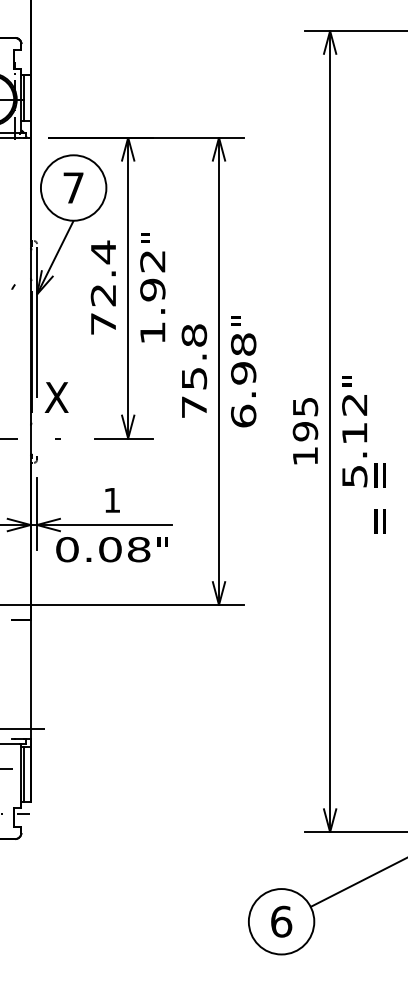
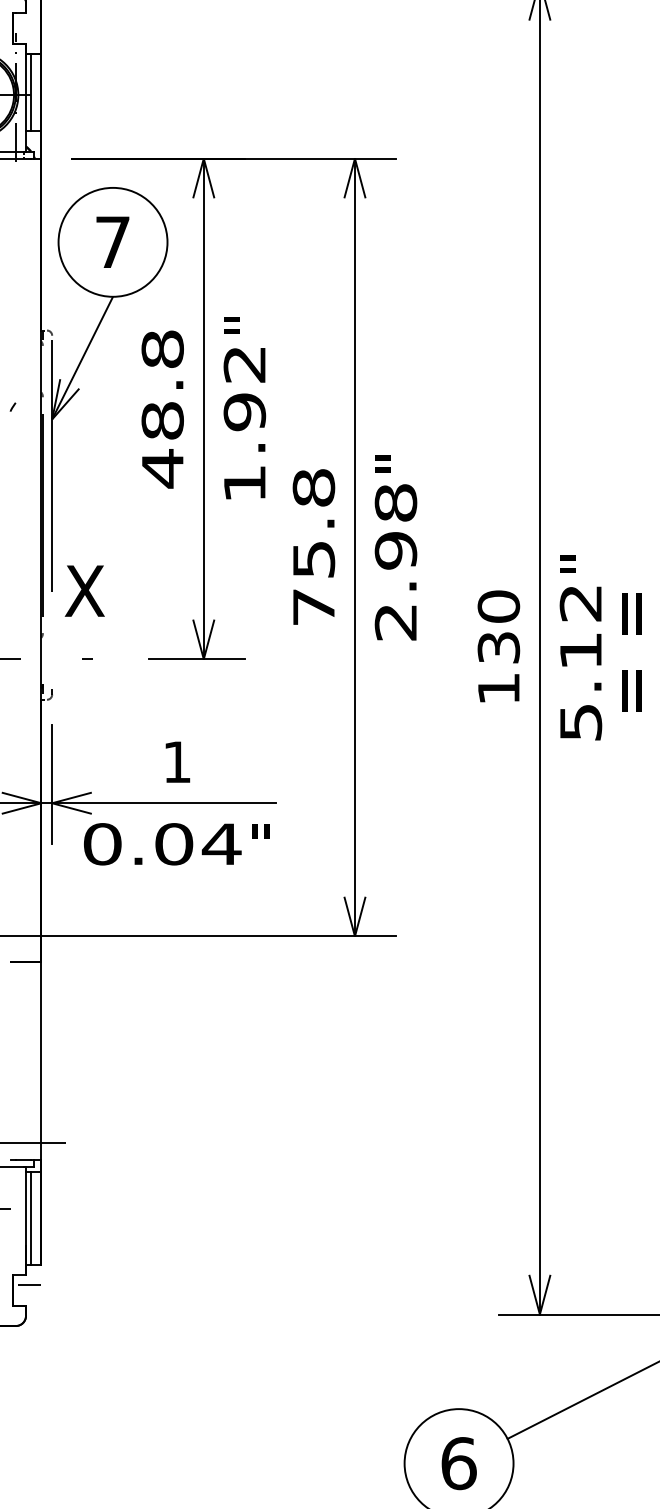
text: (103, 287) -> (162, 407), 72.4 -> 48.8
text: (243, 415) -> (395, 620), 6.98 -> 2.98
text: (305, 419) -> (498, 627), 195 -> 130
text: (379, 498) -> (630, 652), moved
text: (138, 549) -> (220, 843), 0.08 -> 0.04

